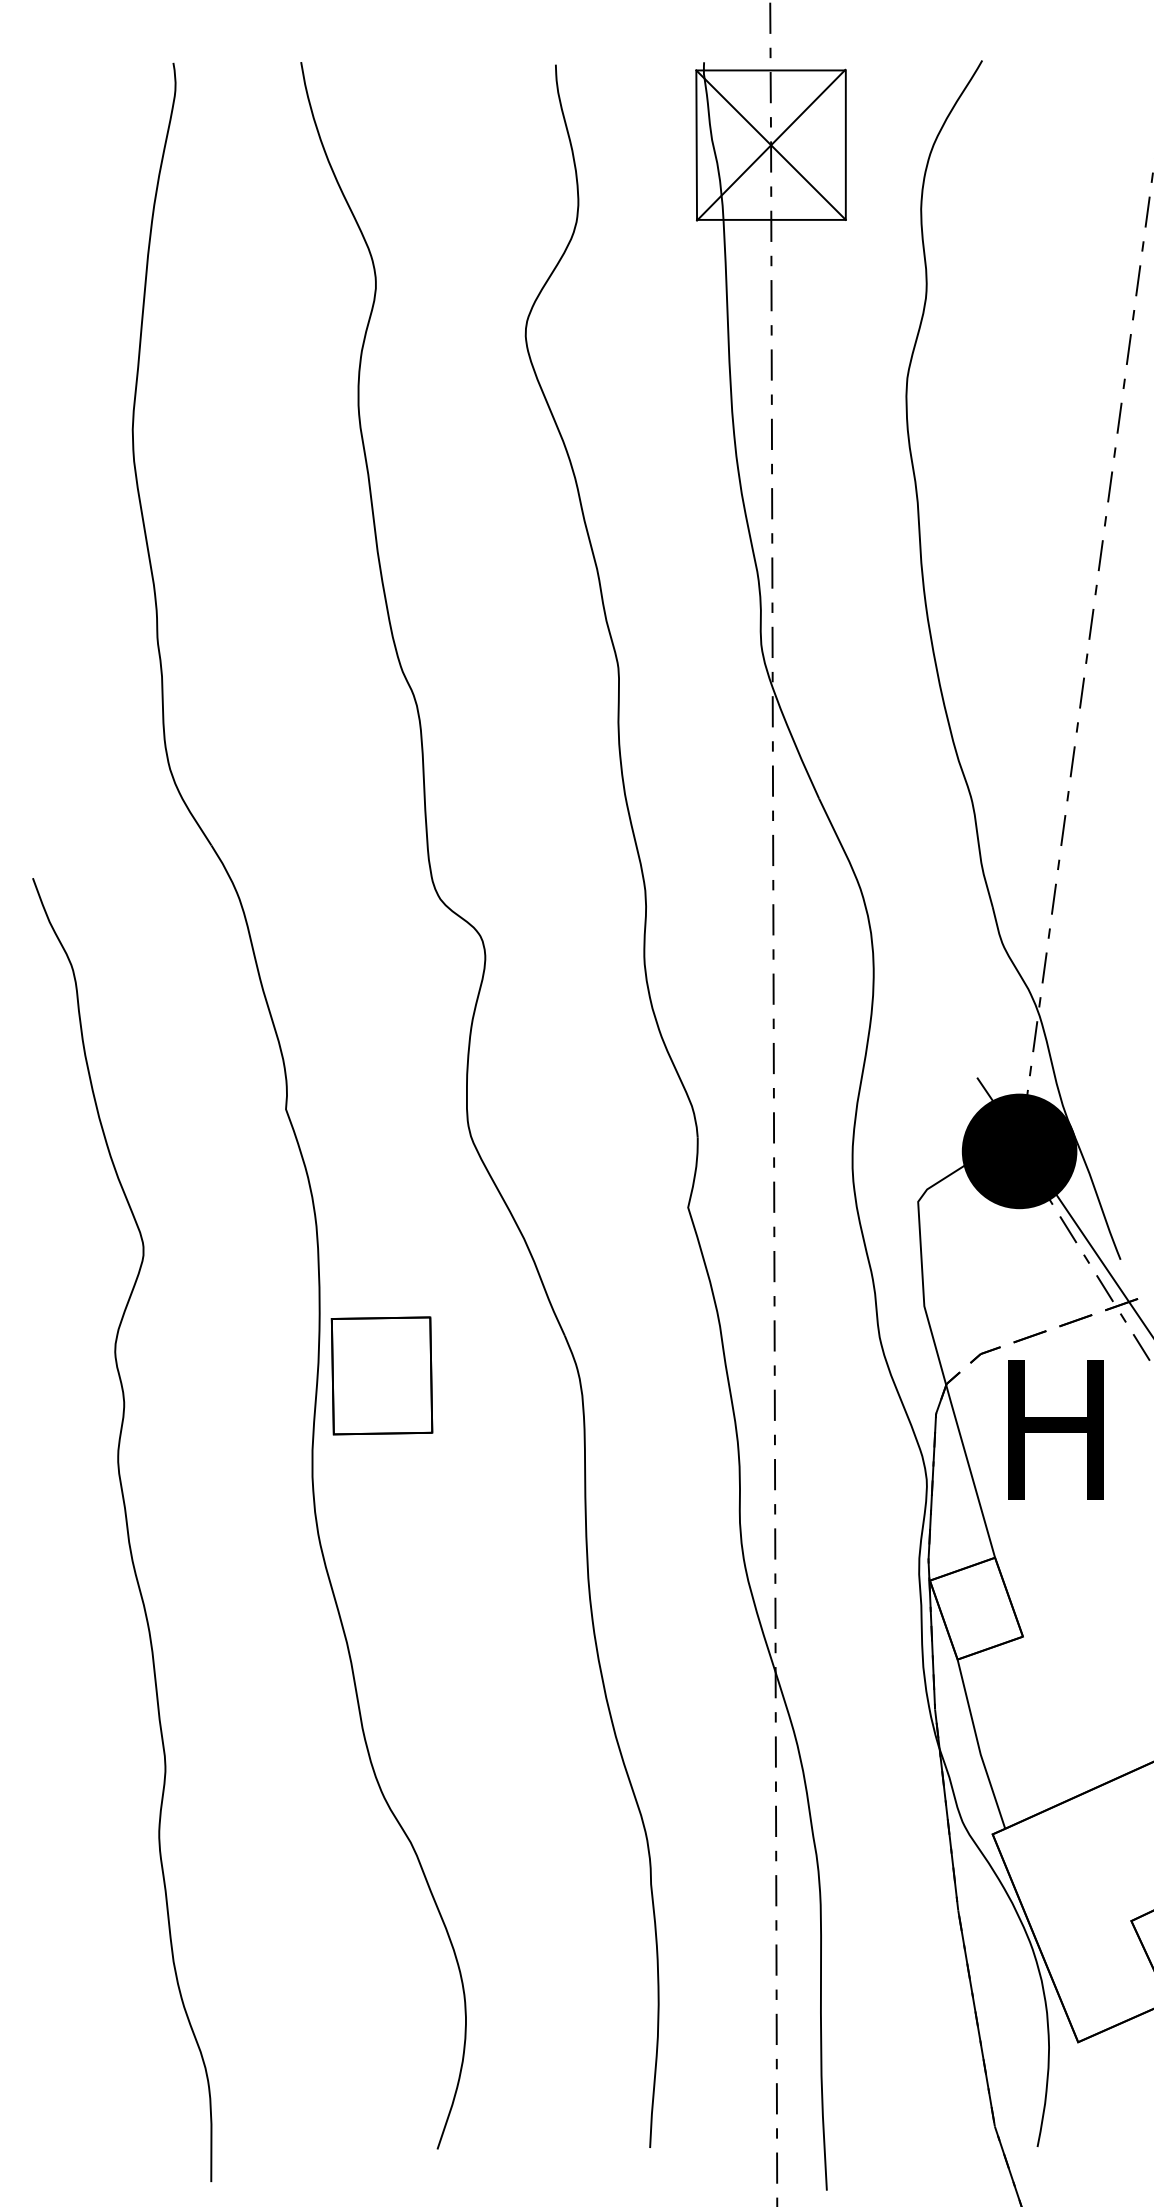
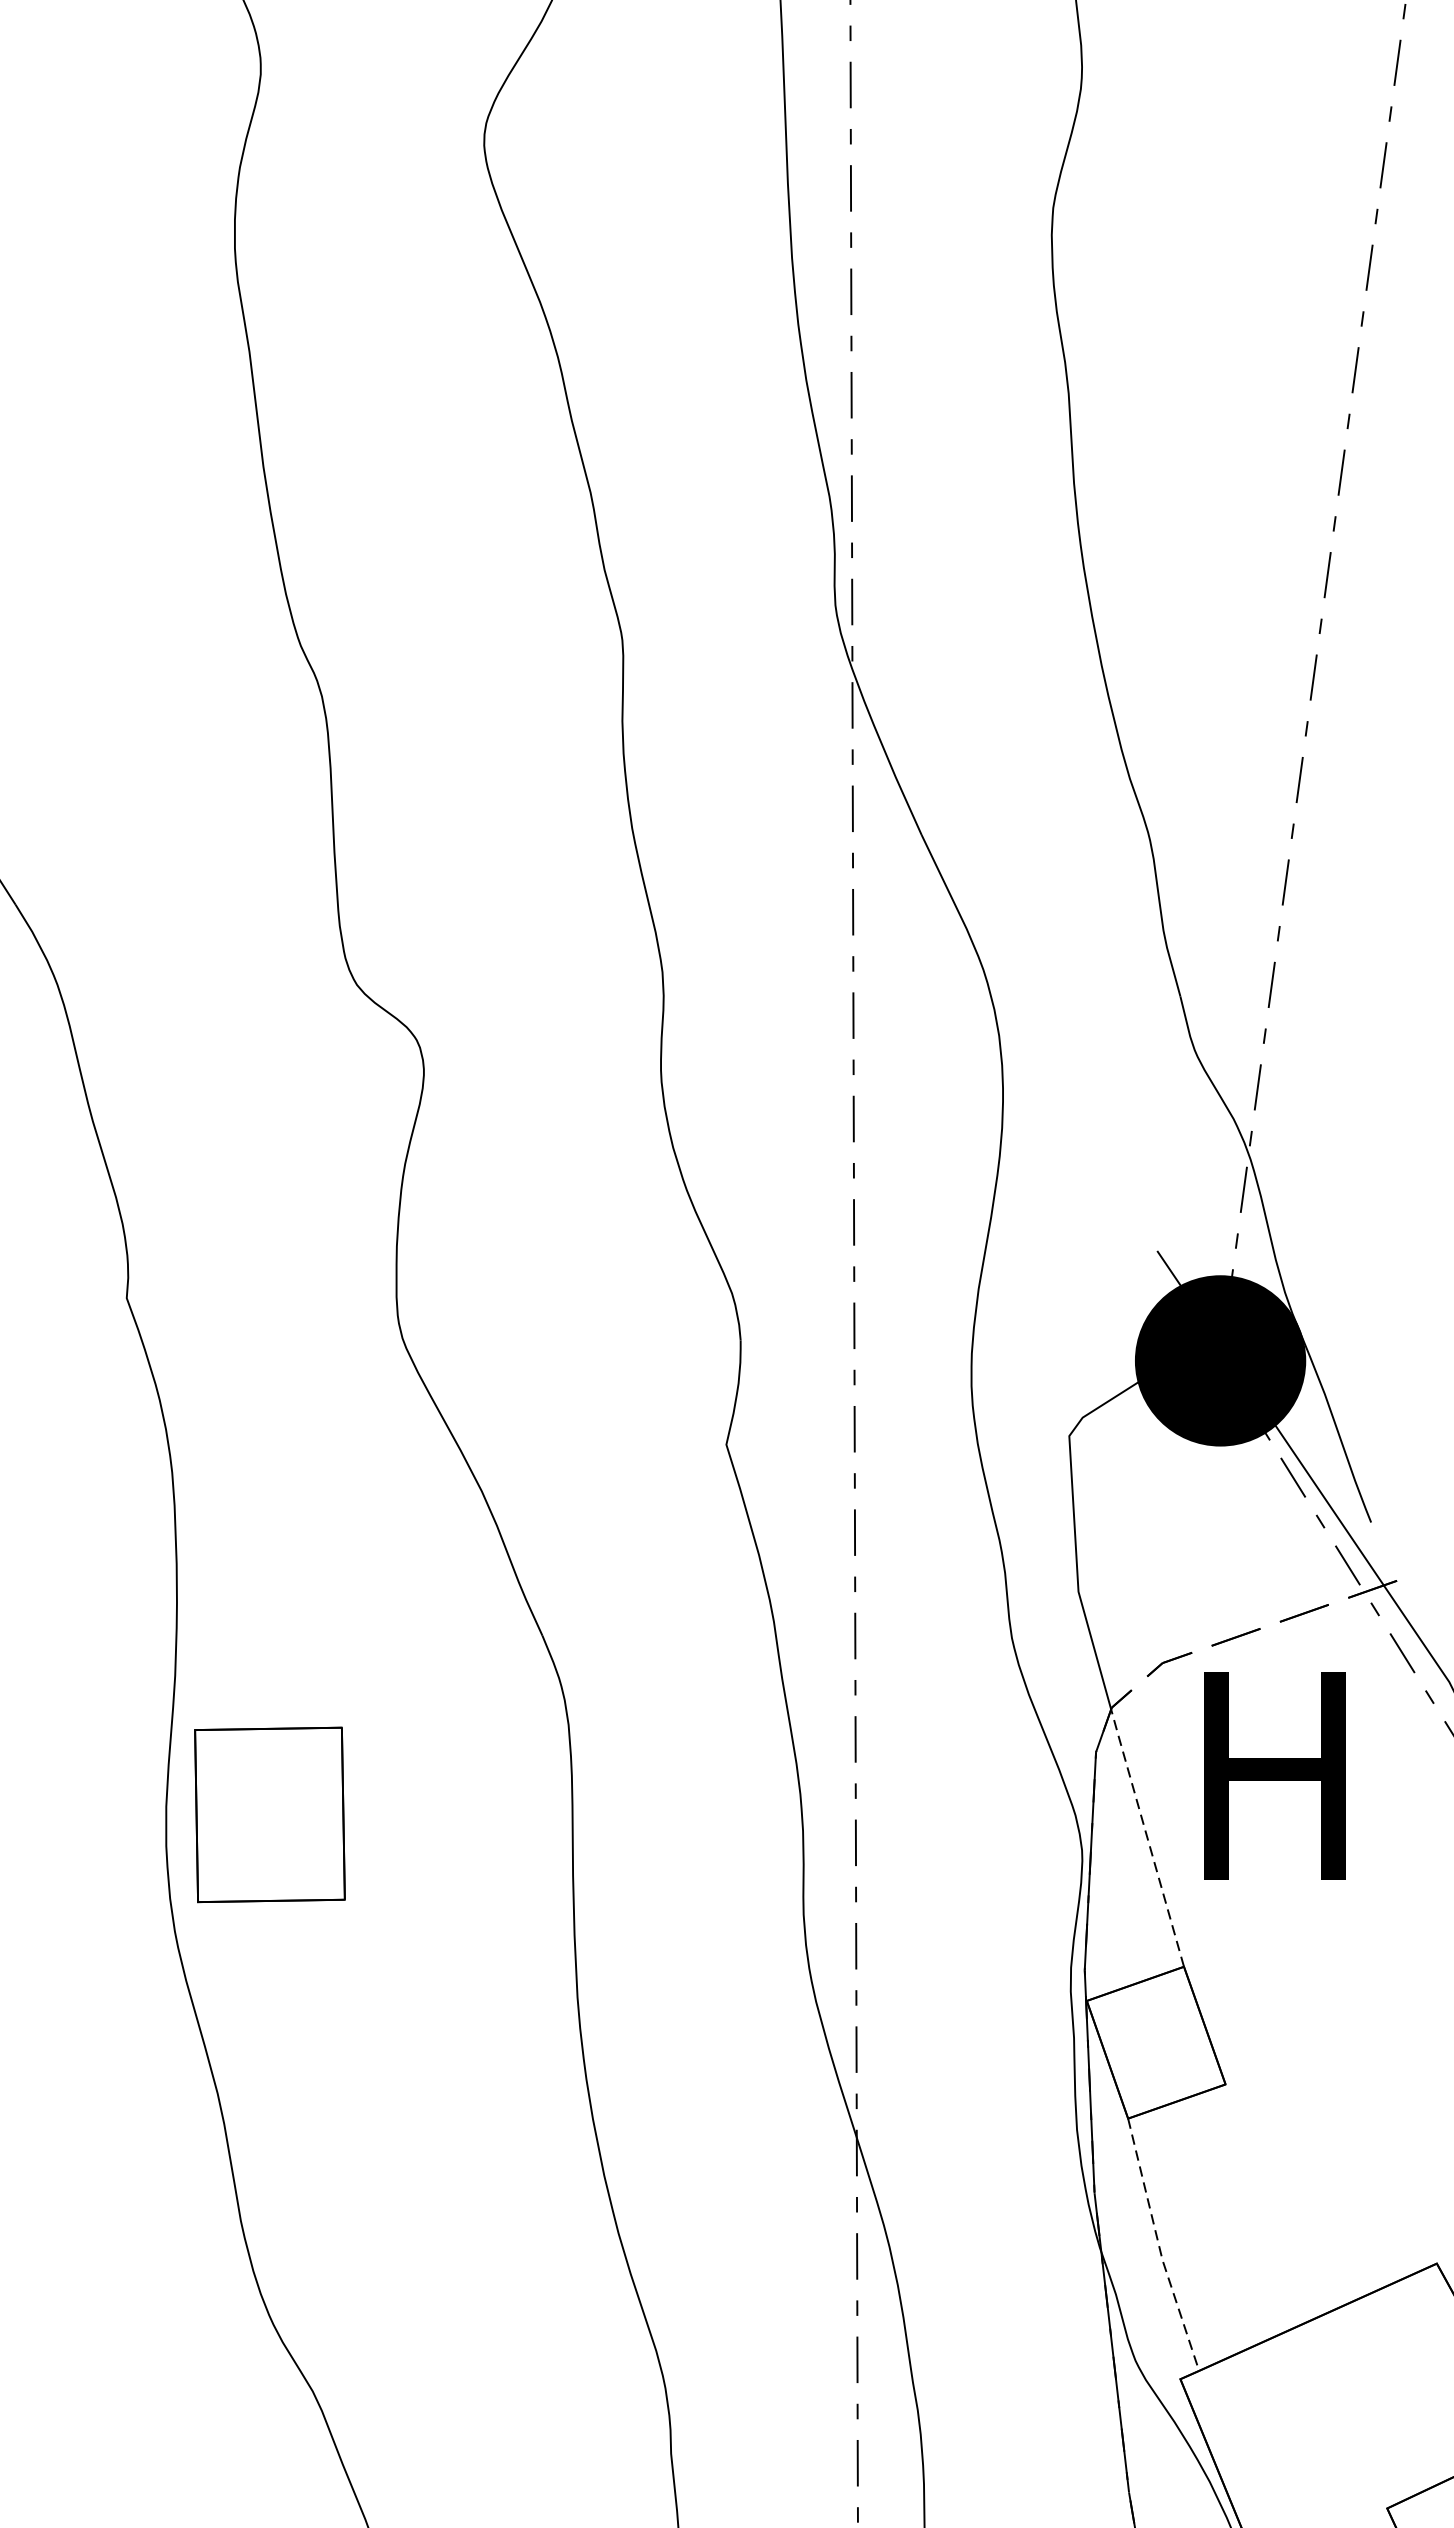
part: (381, 1375) -> (269, 1814), moved
line: (970, 1470) -> (1147, 1836), solid -> dashed
line: (978, 1745) -> (1159, 2246), solid -> dashed

